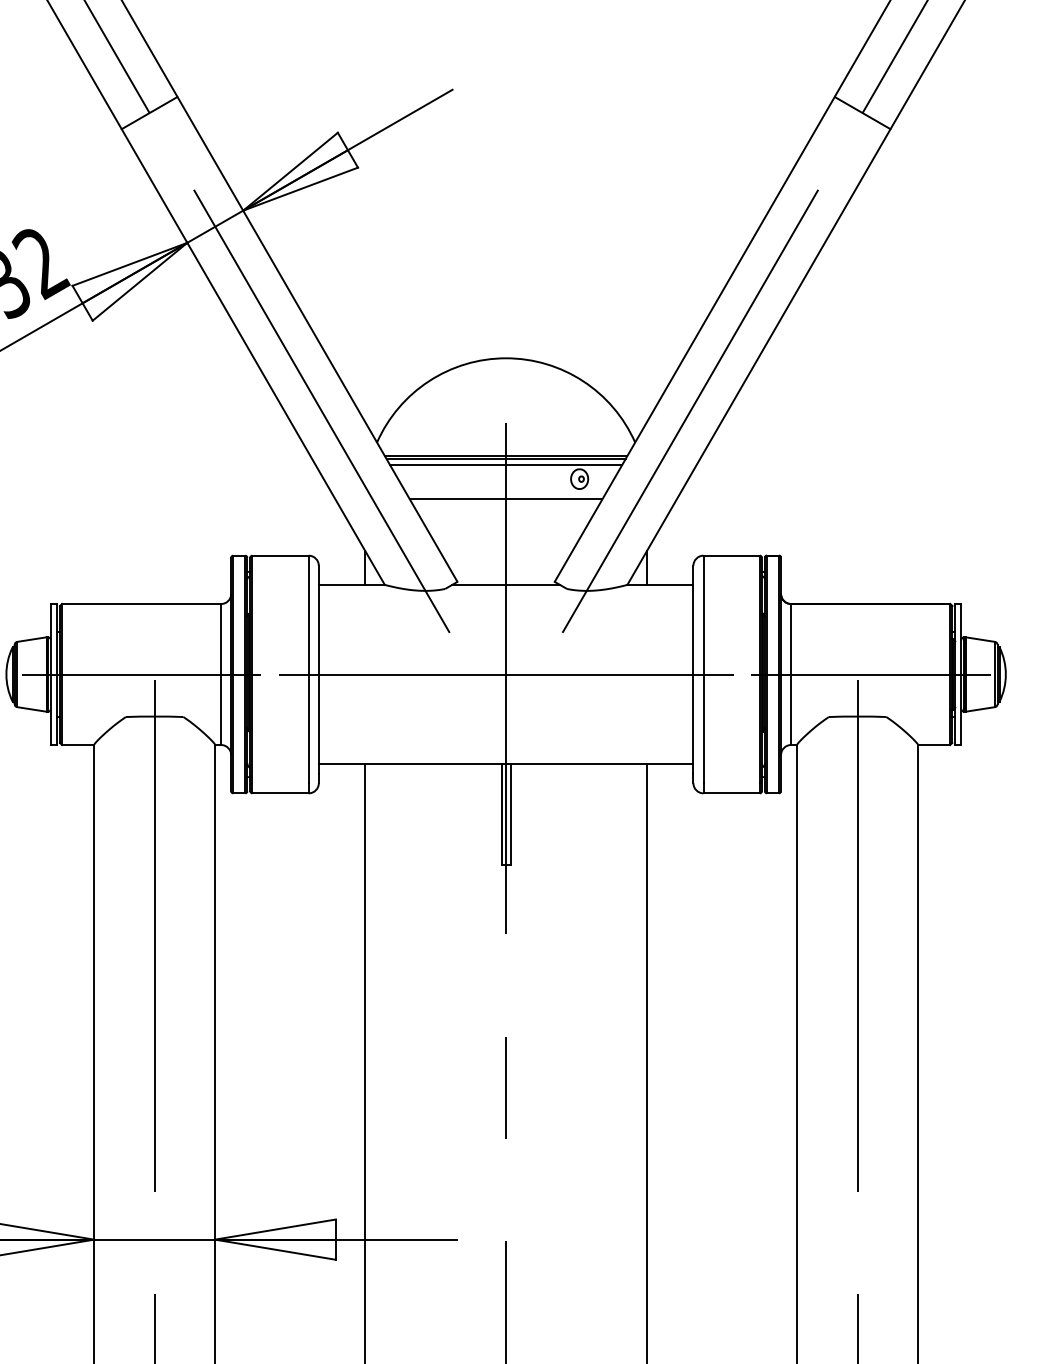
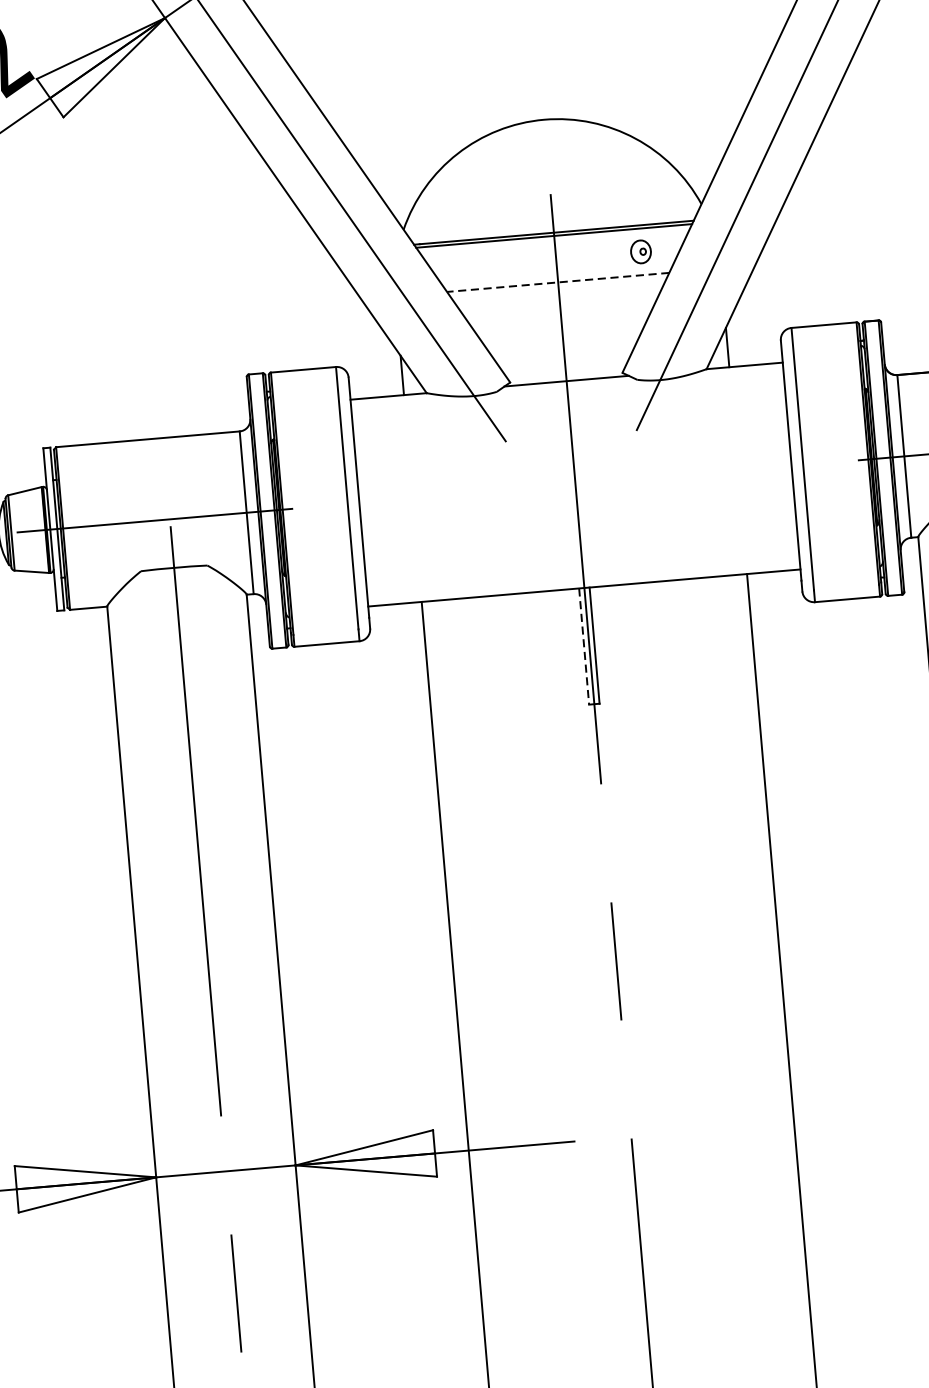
line: (506, 465) -> (555, 243), removed
line: (505, 499) -> (557, 282), solid -> dashed
line: (505, 674) -> (574, 484), removed
line: (501, 815) -> (584, 647), solid -> dashed

